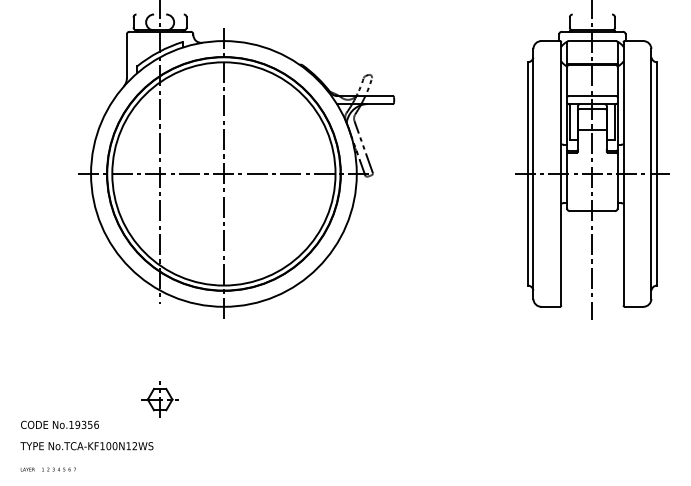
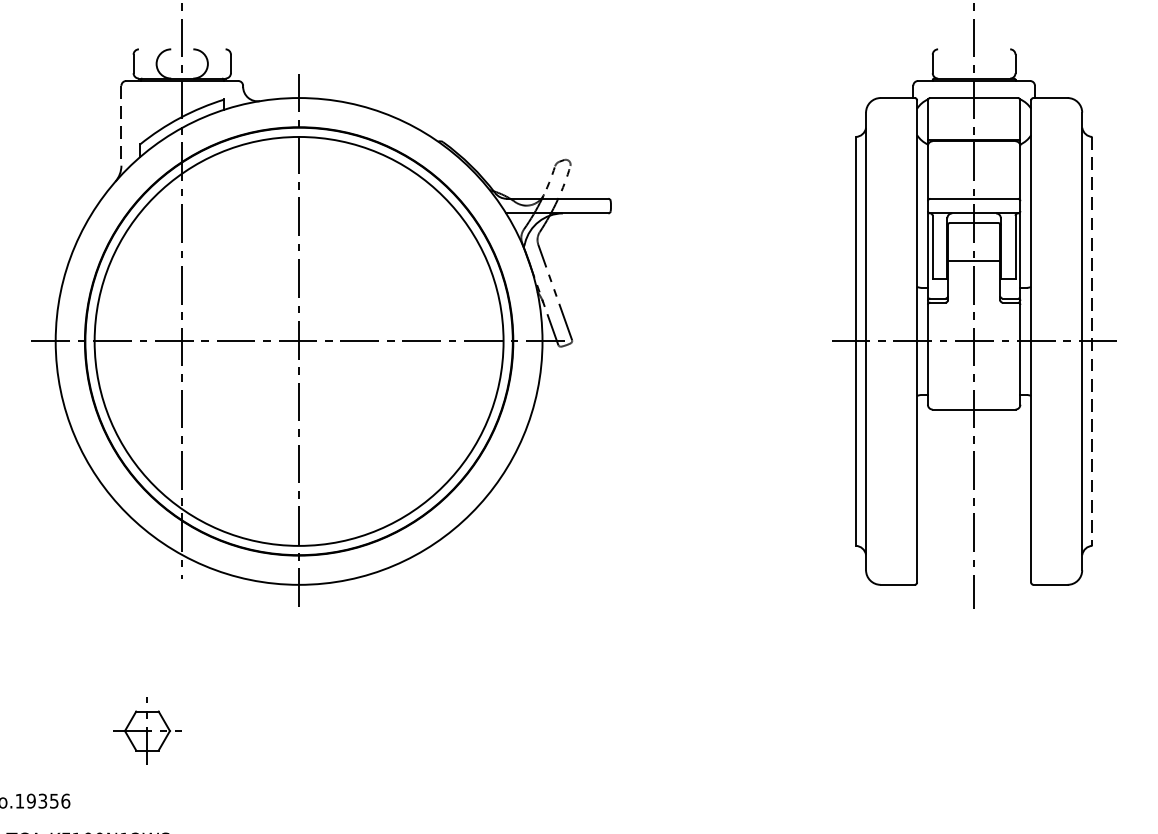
line: (126, 56) -> (120, 126), solid -> dashed
line: (656, 173) -> (1091, 340), solid -> dashed
part: (159, 399) -> (146, 730), moved

